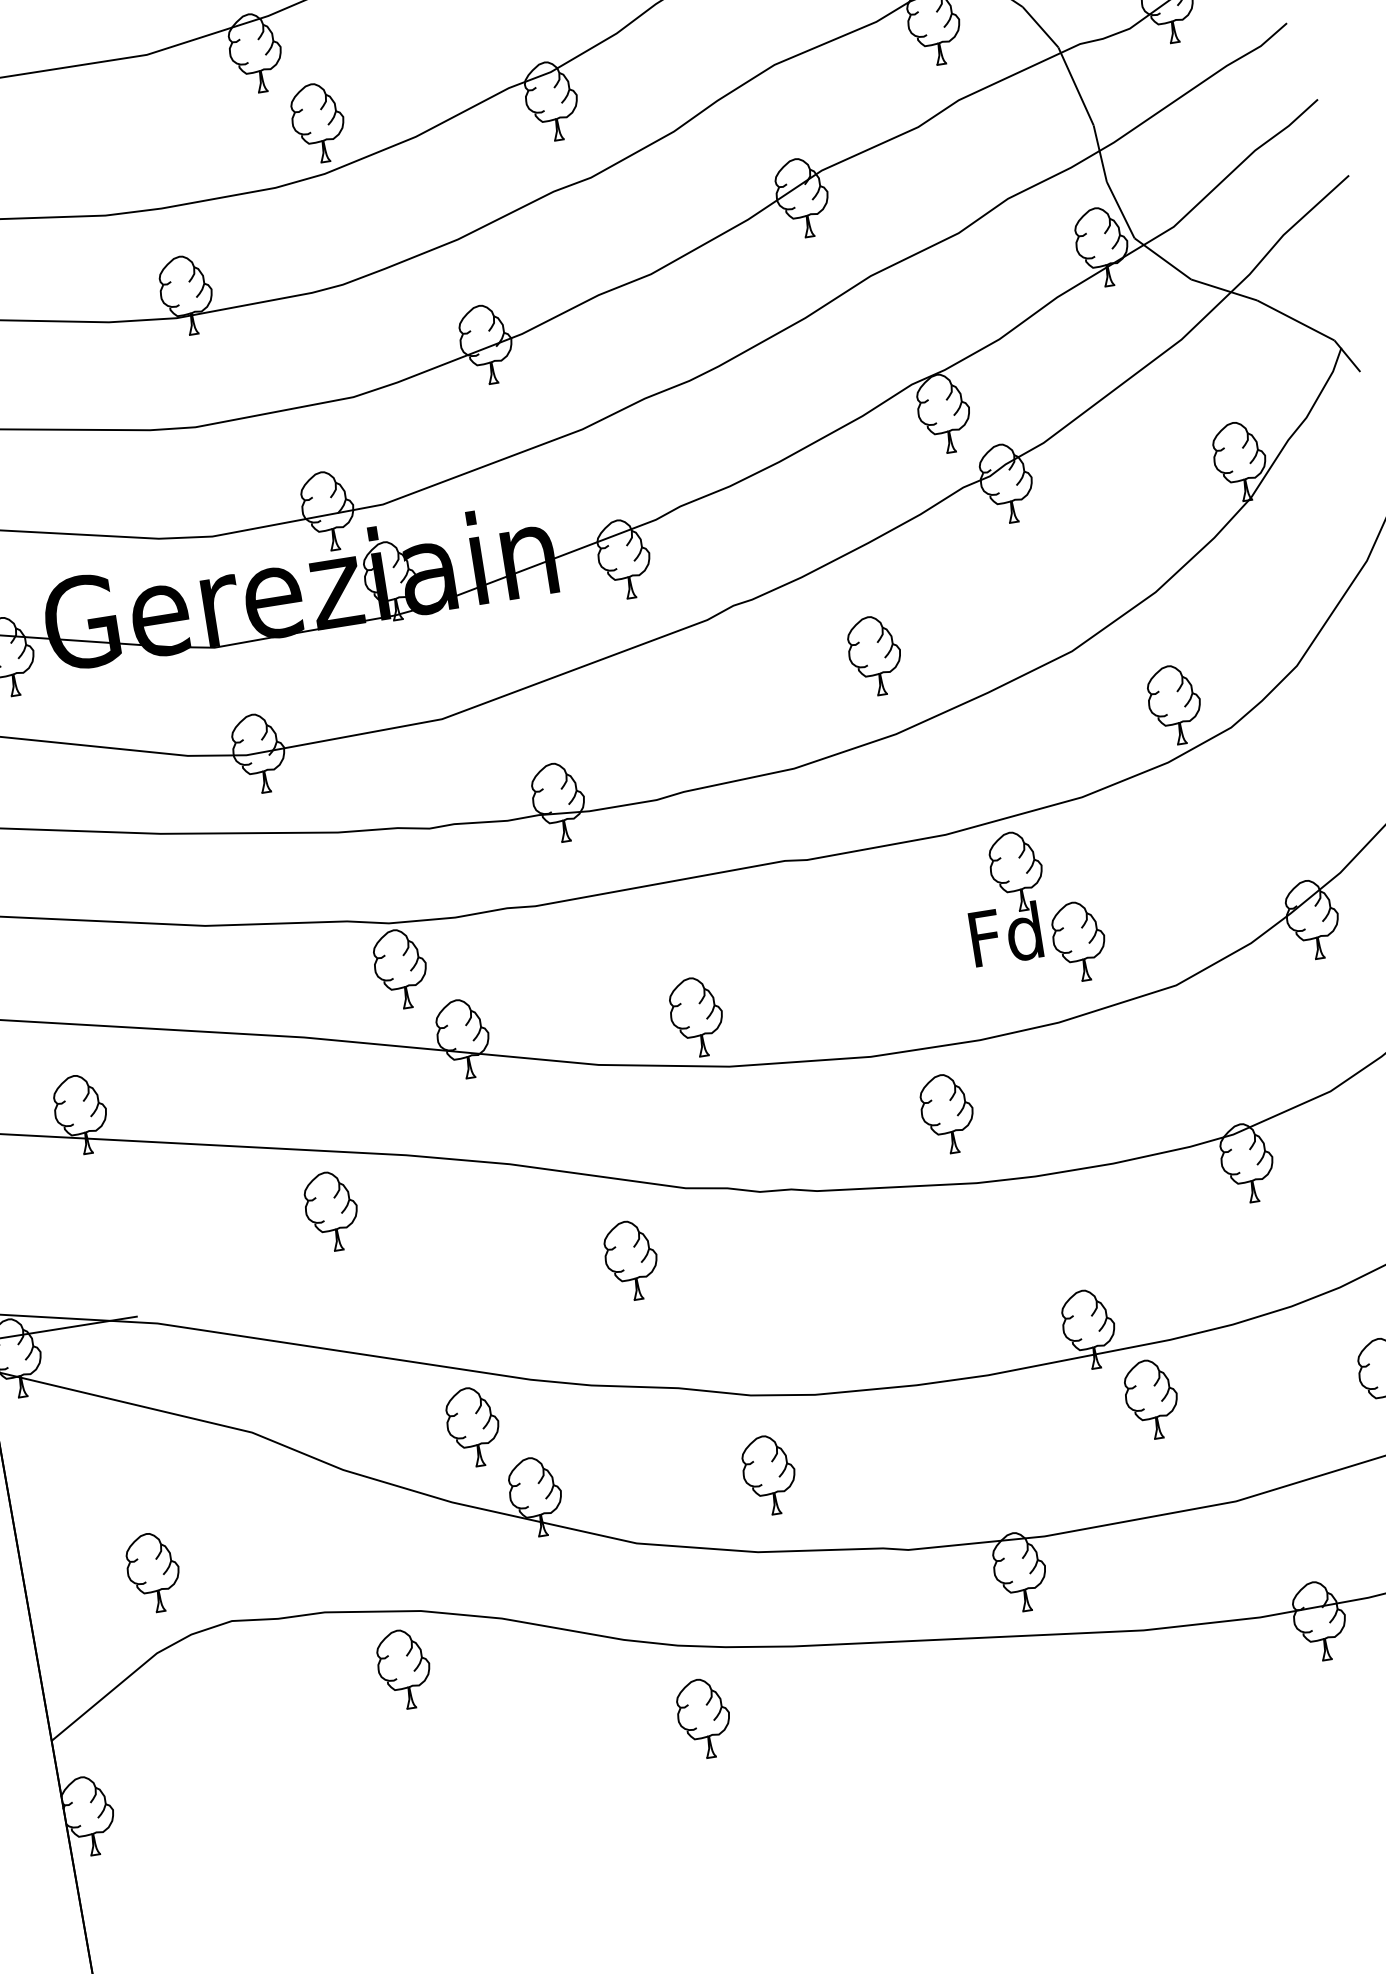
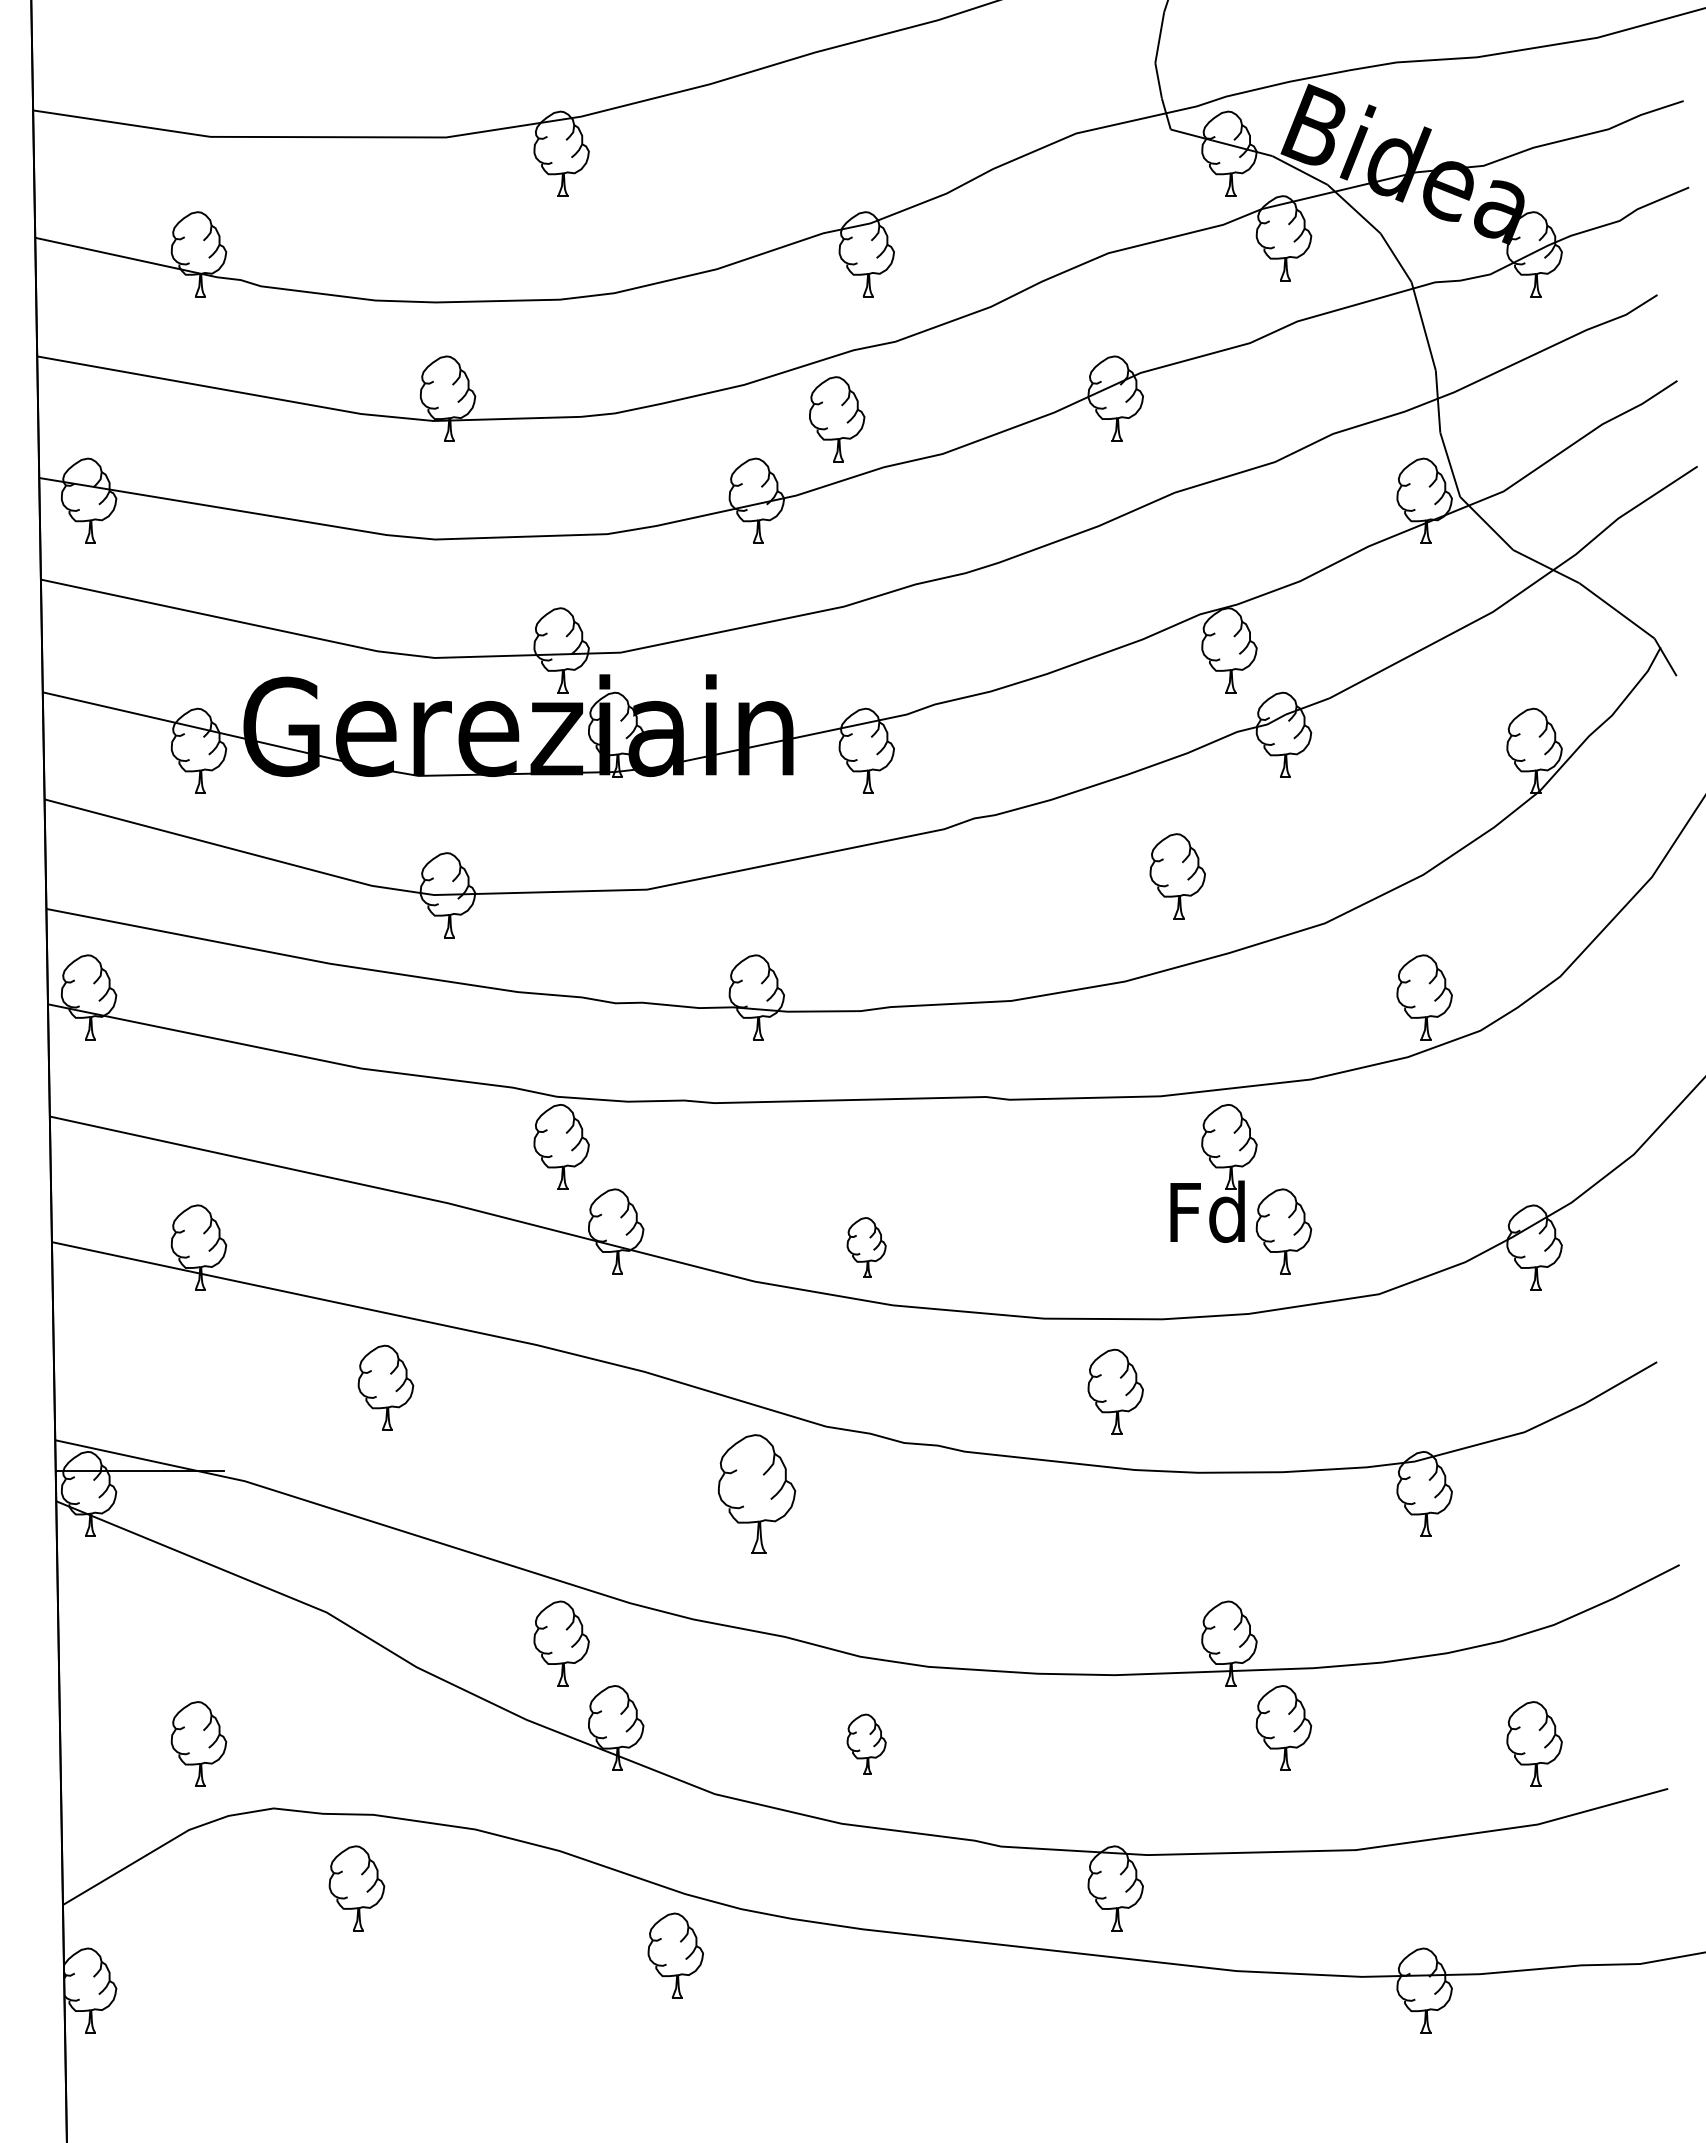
part: (318, 123) -> (837, 419), moved
part: (874, 656) -> (1177, 876), moved
part: (696, 1017) -> (866, 1247), size x0.7
part: (331, 1211) -> (385, 1387), moved
part: (631, 1260) -> (756, 1493), size x1.4
part: (769, 1474) -> (866, 1743), size x0.7
part: (403, 1669) -> (356, 1888), moved
part: (703, 1718) -> (675, 1955), moved

